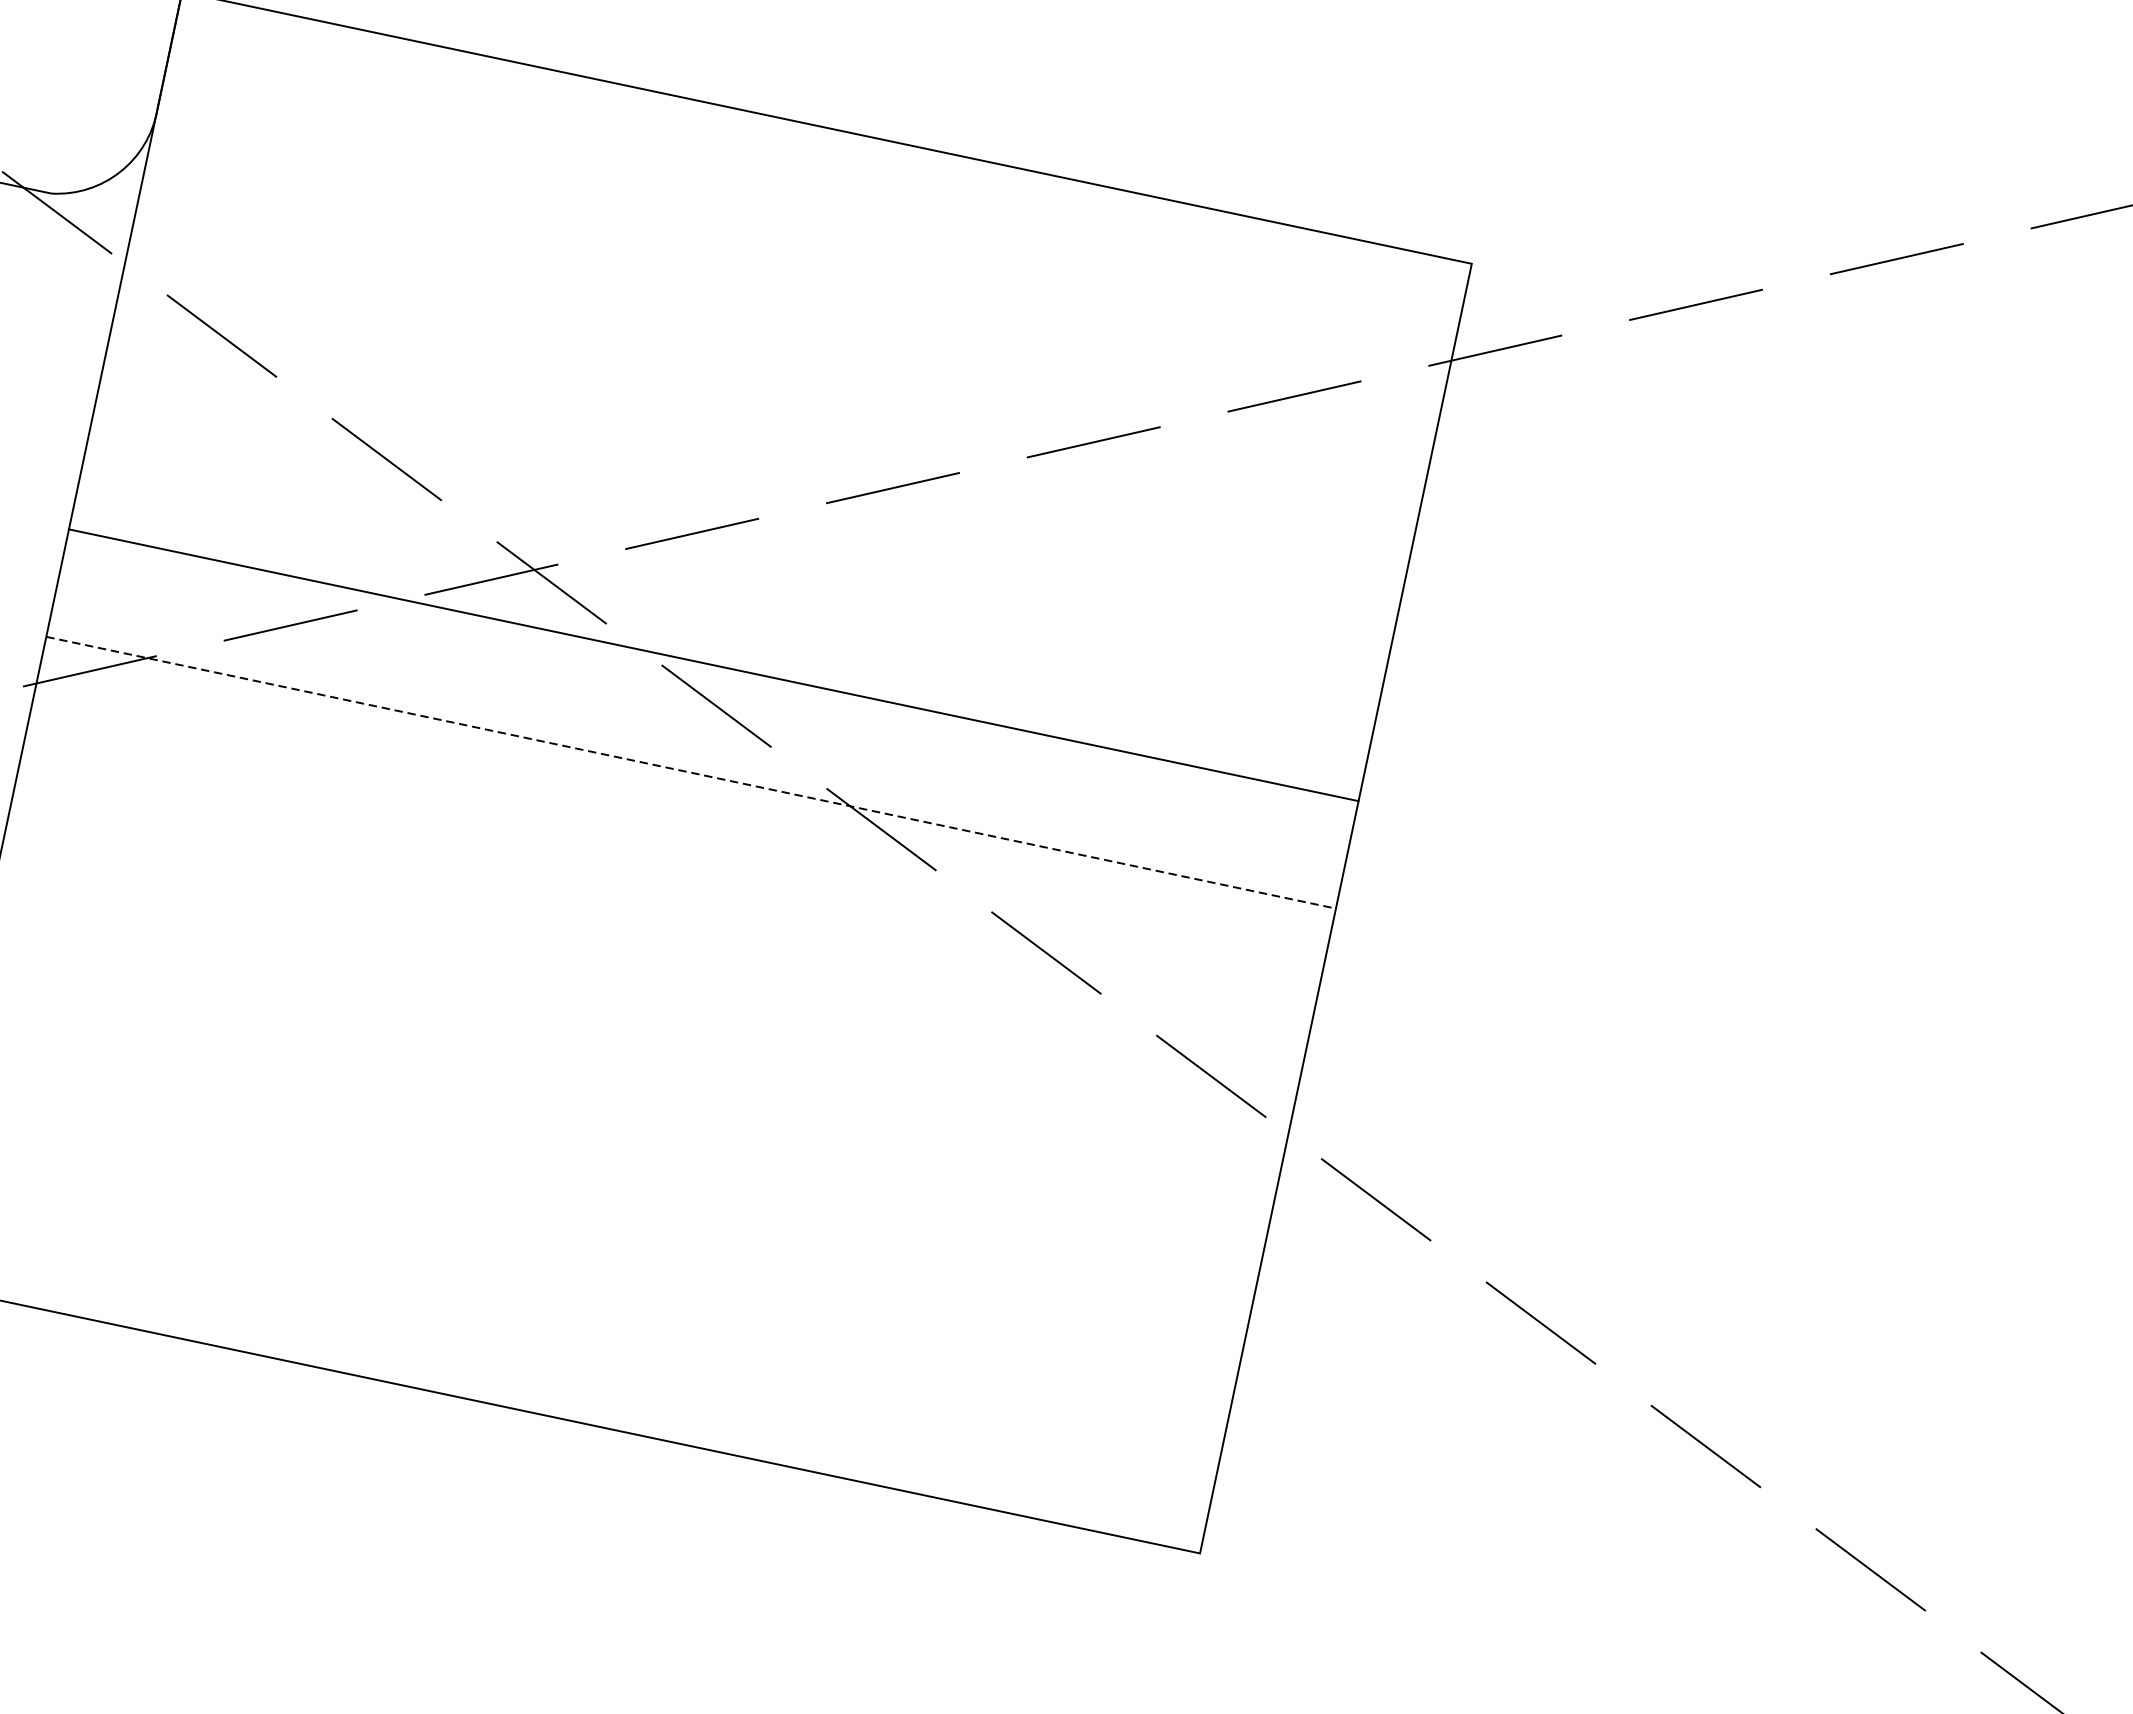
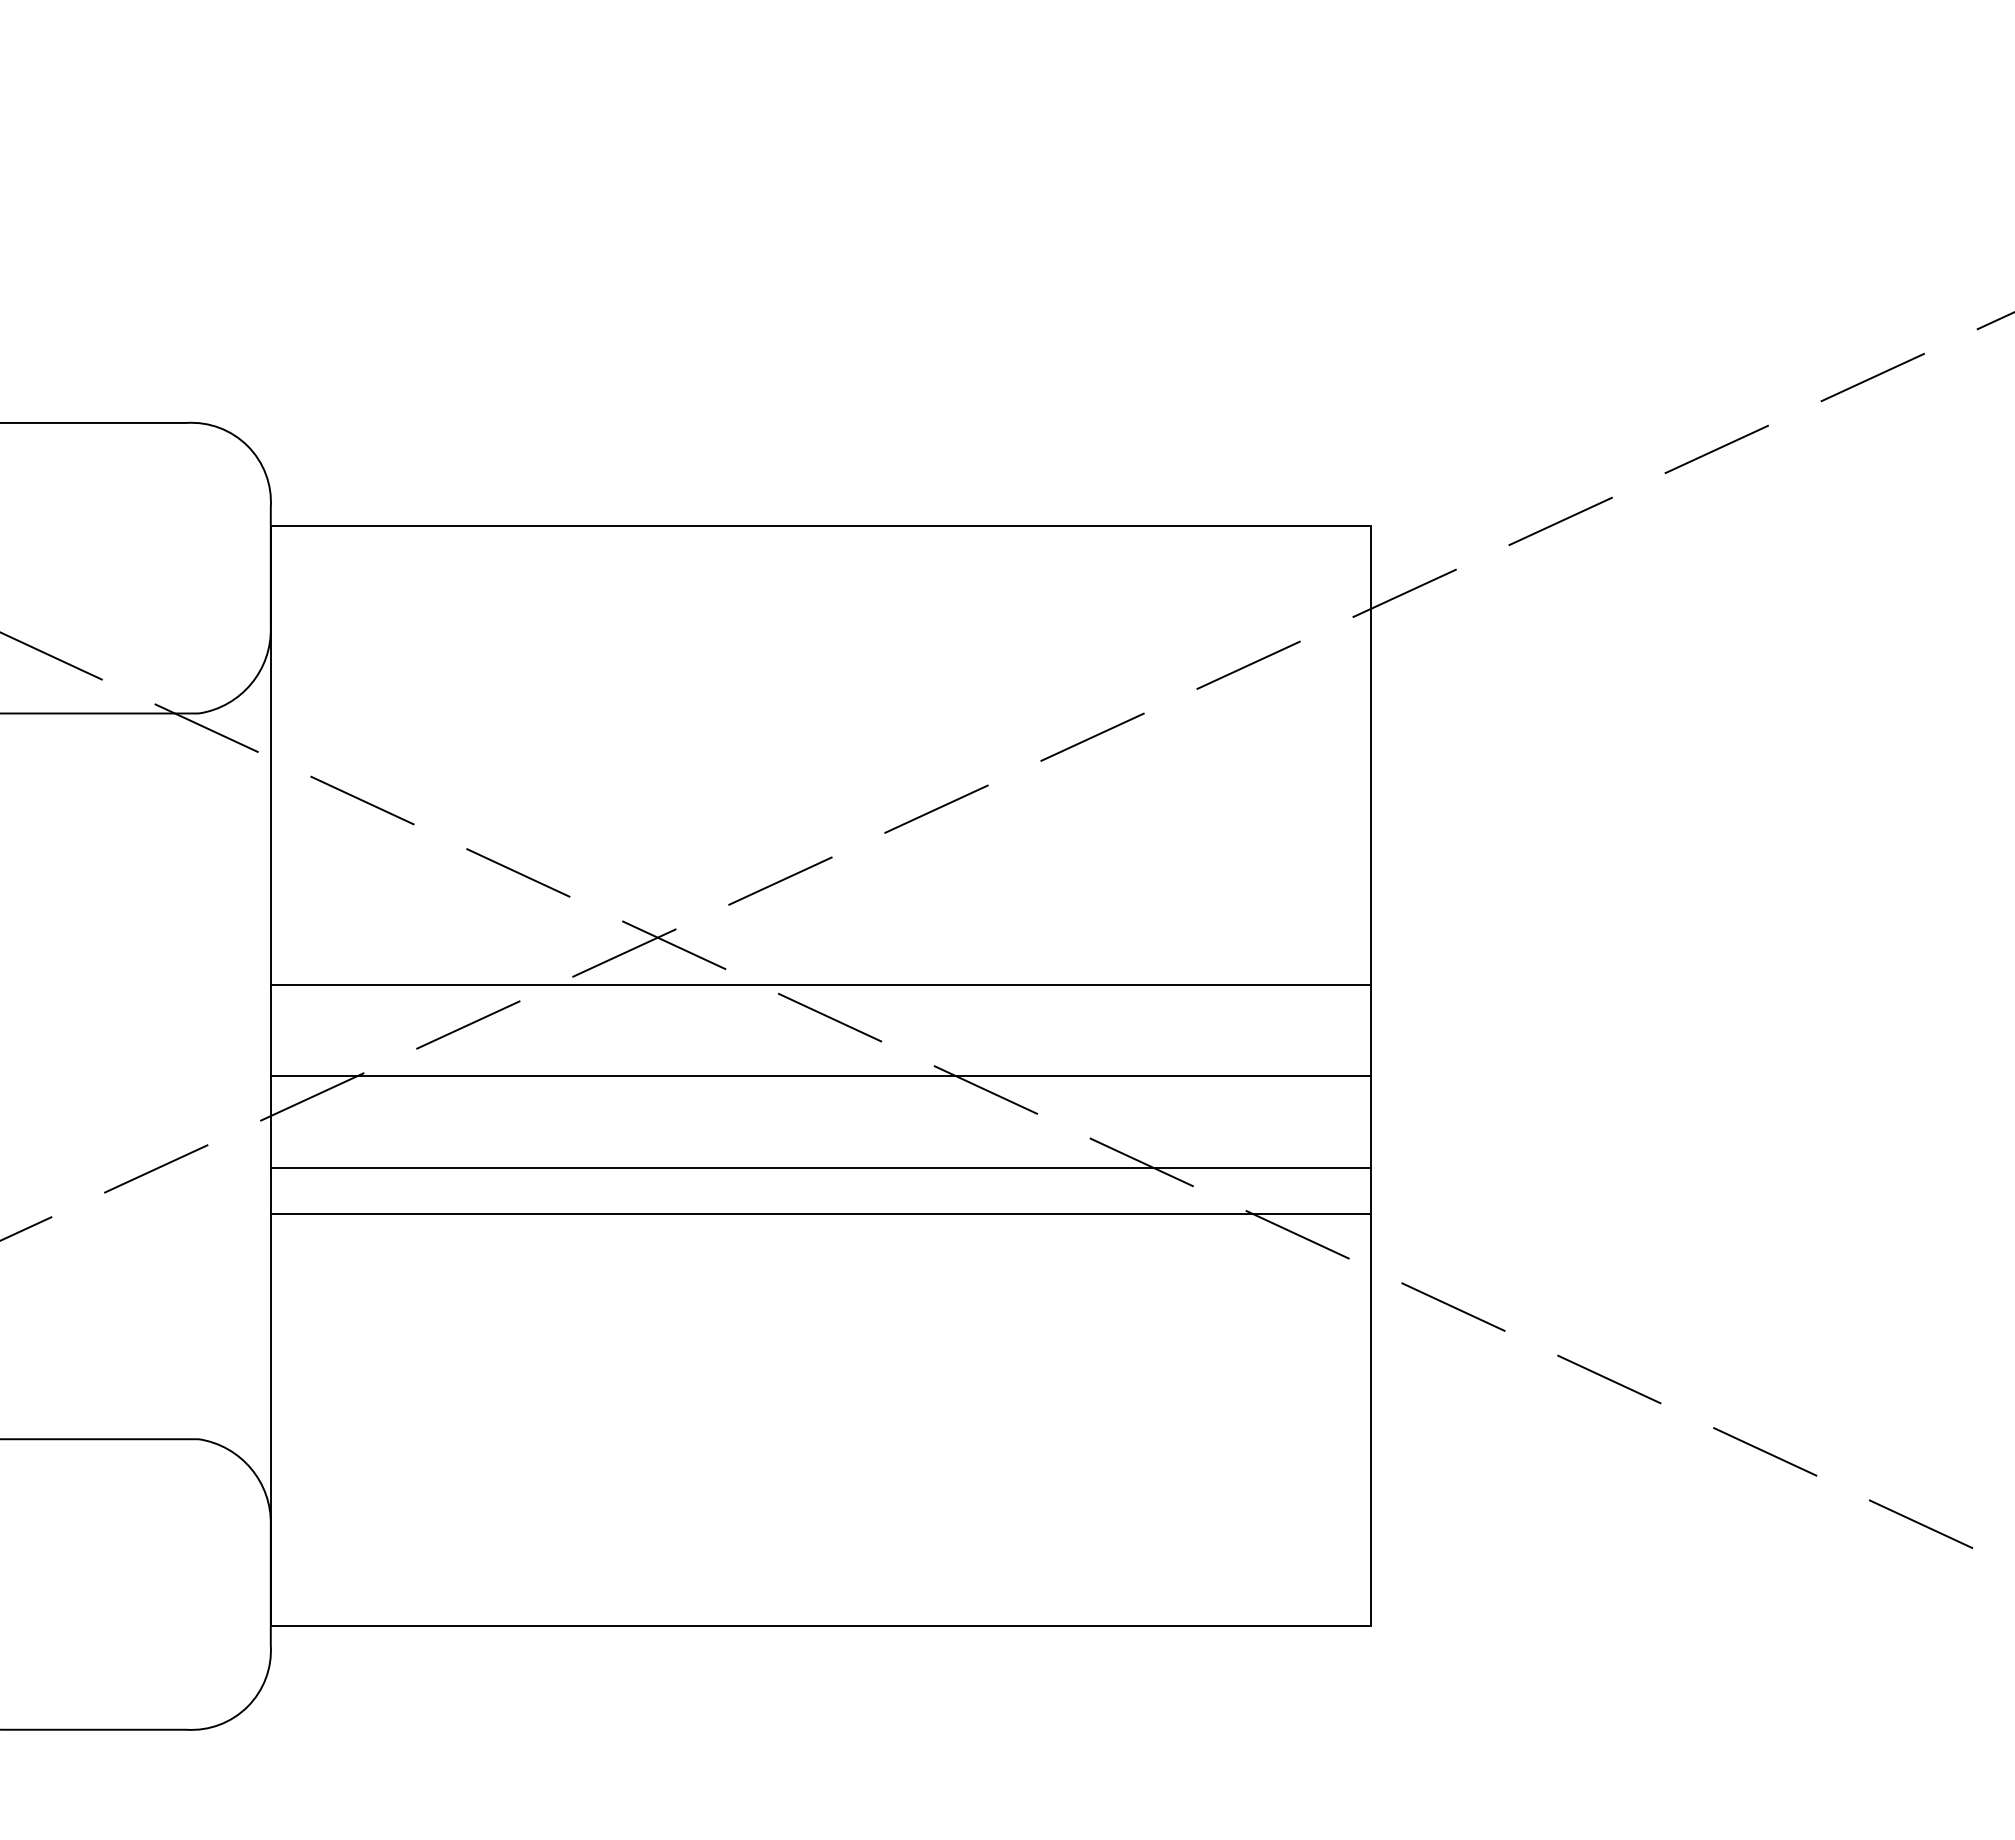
line: (690, 772) -> (820, 1076), dashed -> solid
line: (668, 879) -> (820, 1167), added
line: (657, 933) -> (820, 1213), added

